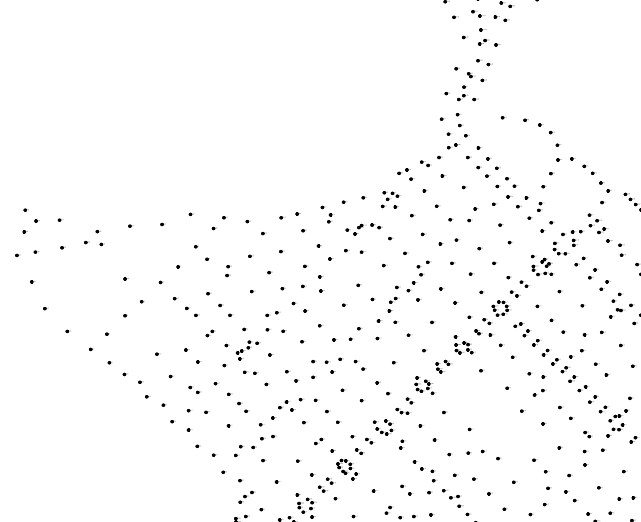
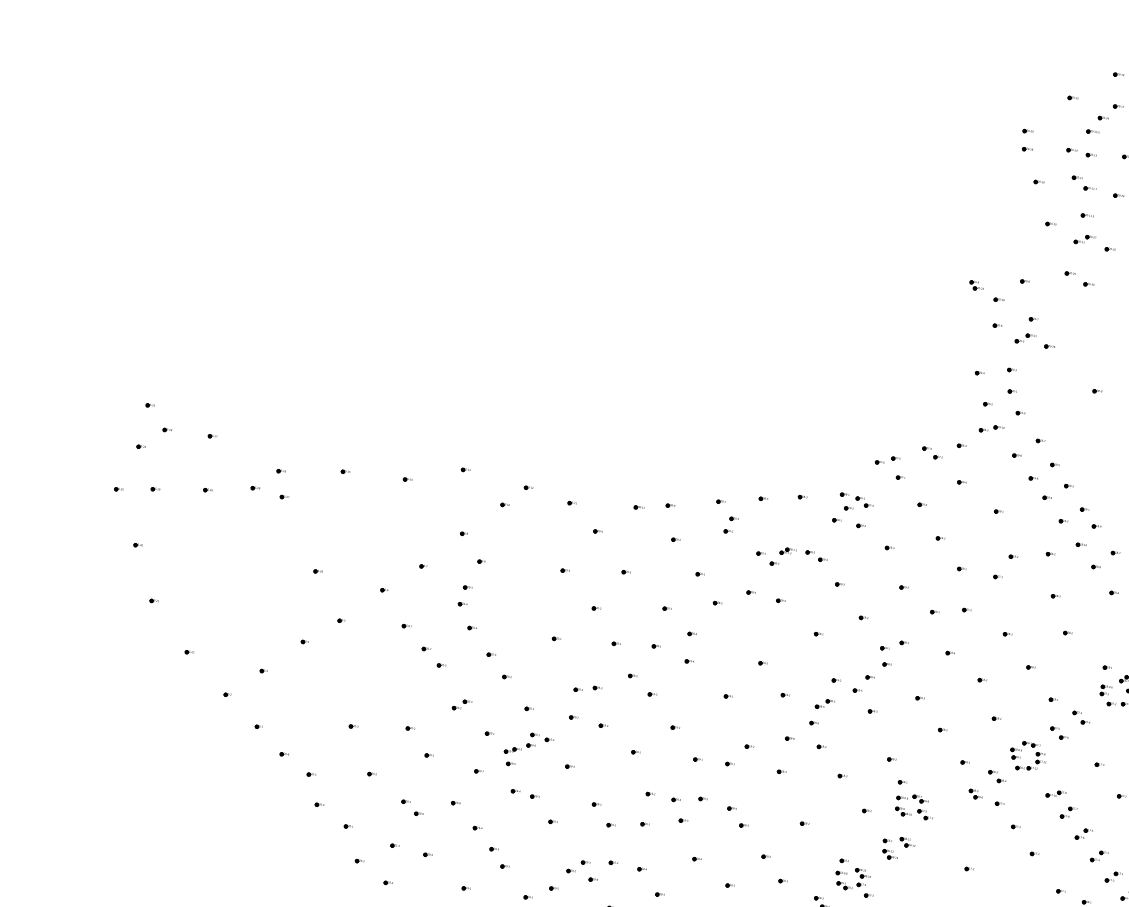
part: (476, 77) -> (985, 292), moved
part: (228, 271) -> (464, 596), moved
part: (464, 344) -> (914, 799), moved

